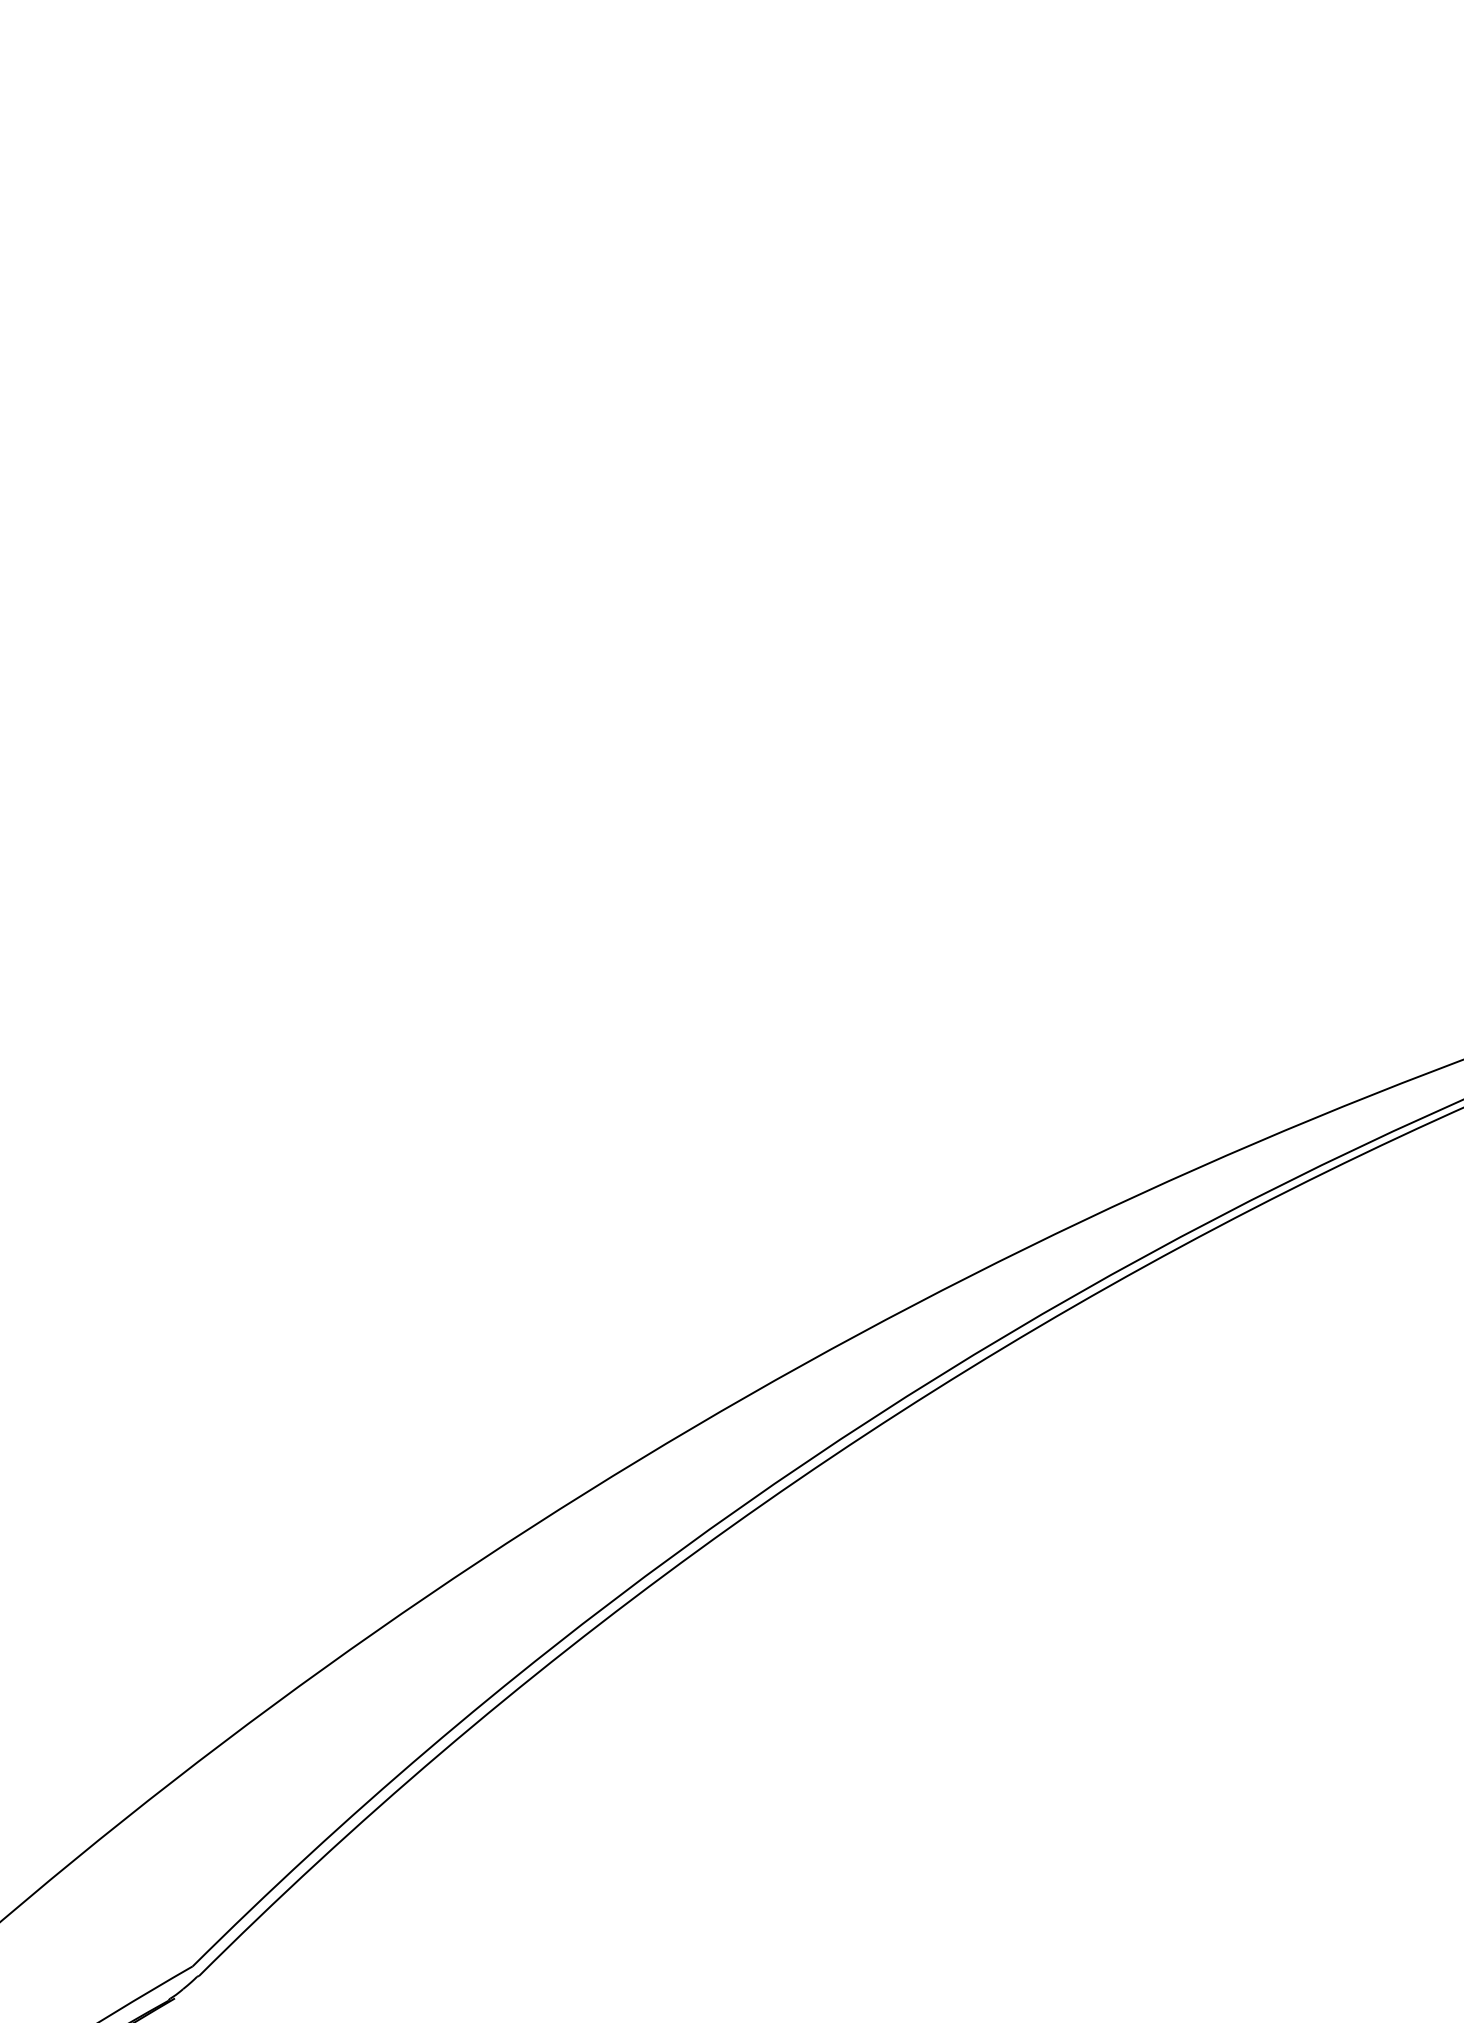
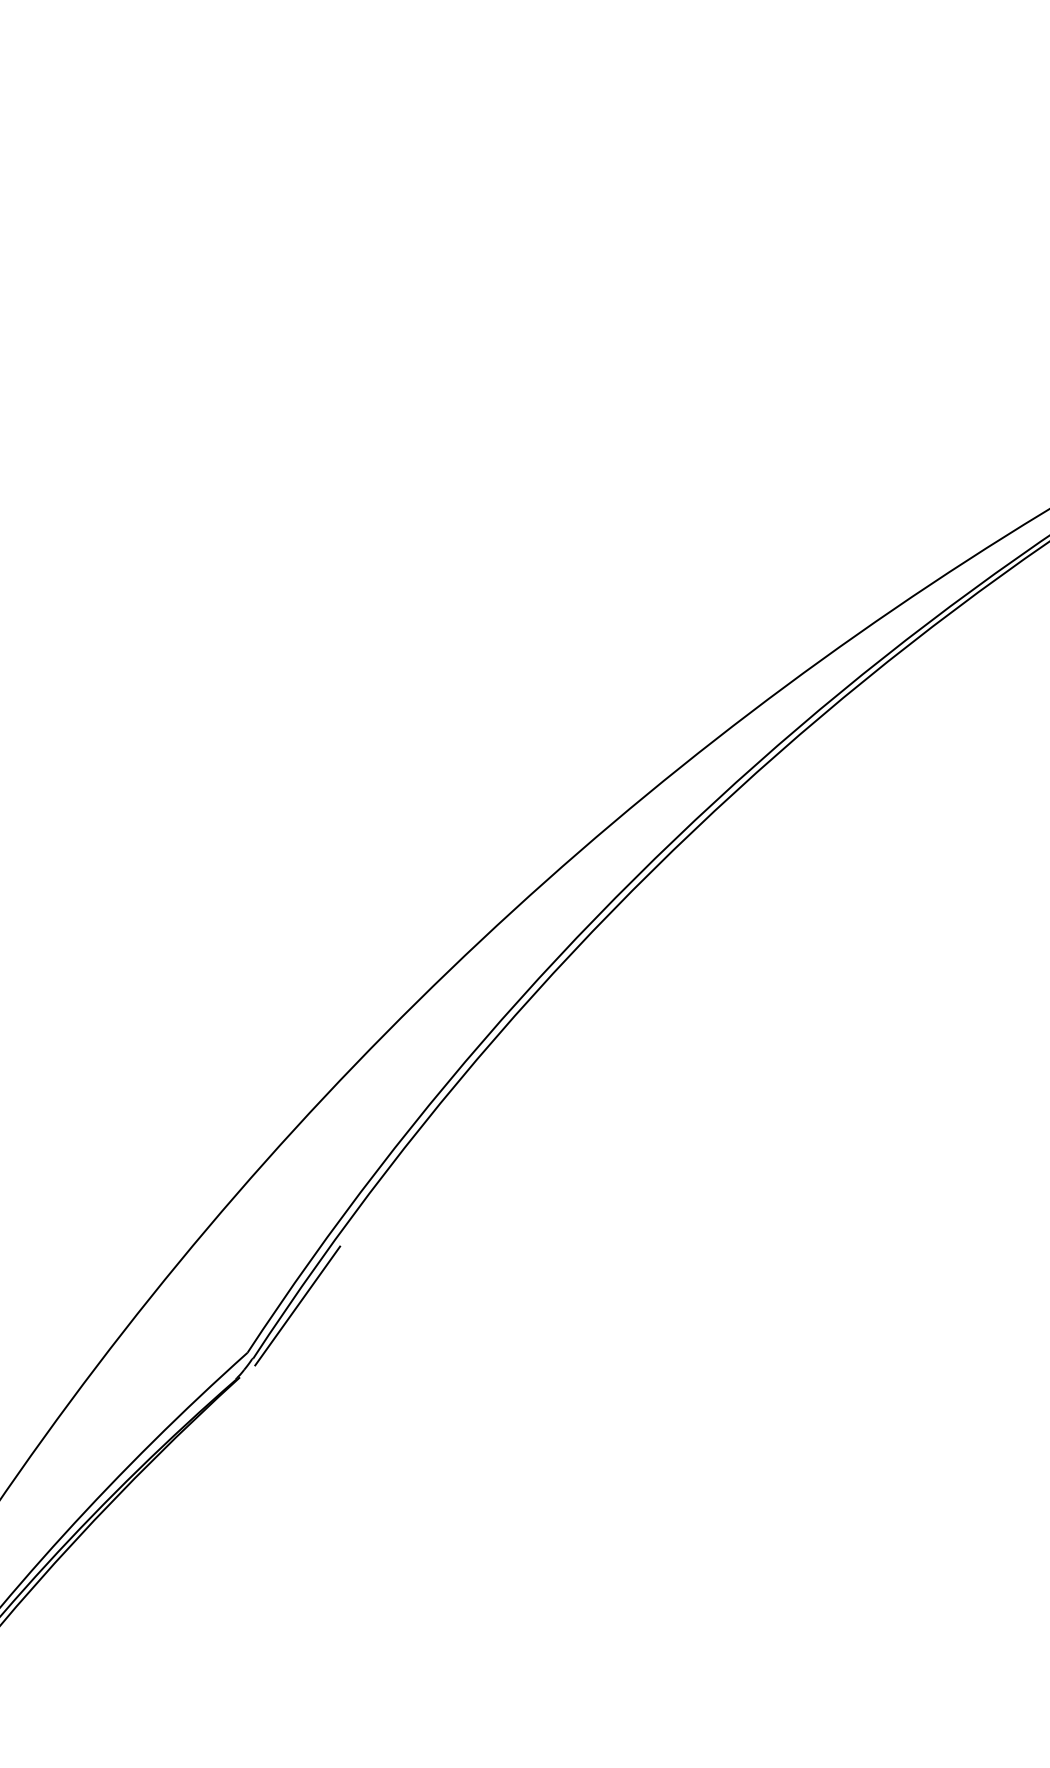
line: (276, 1915) -> (297, 1305), added

